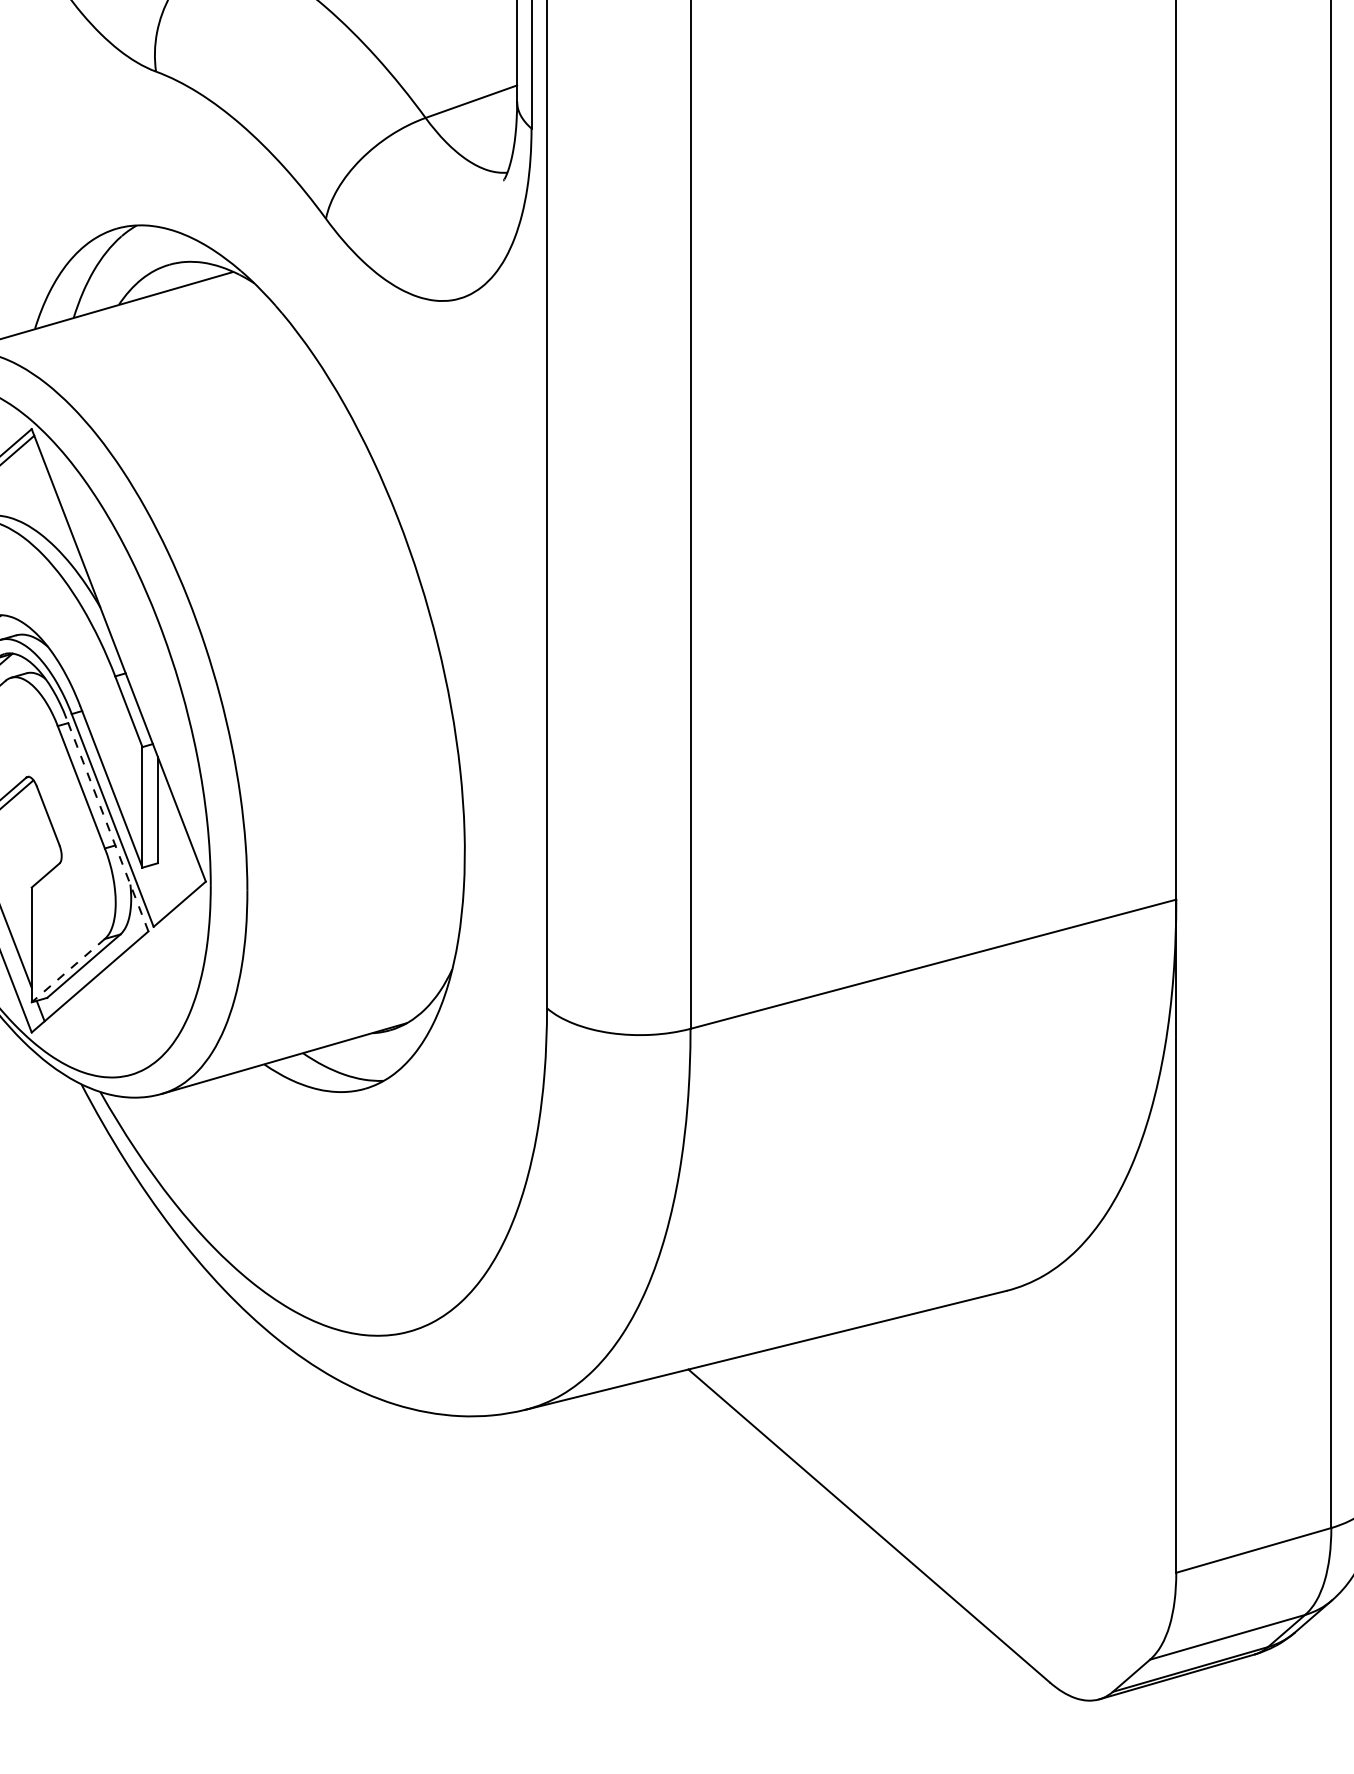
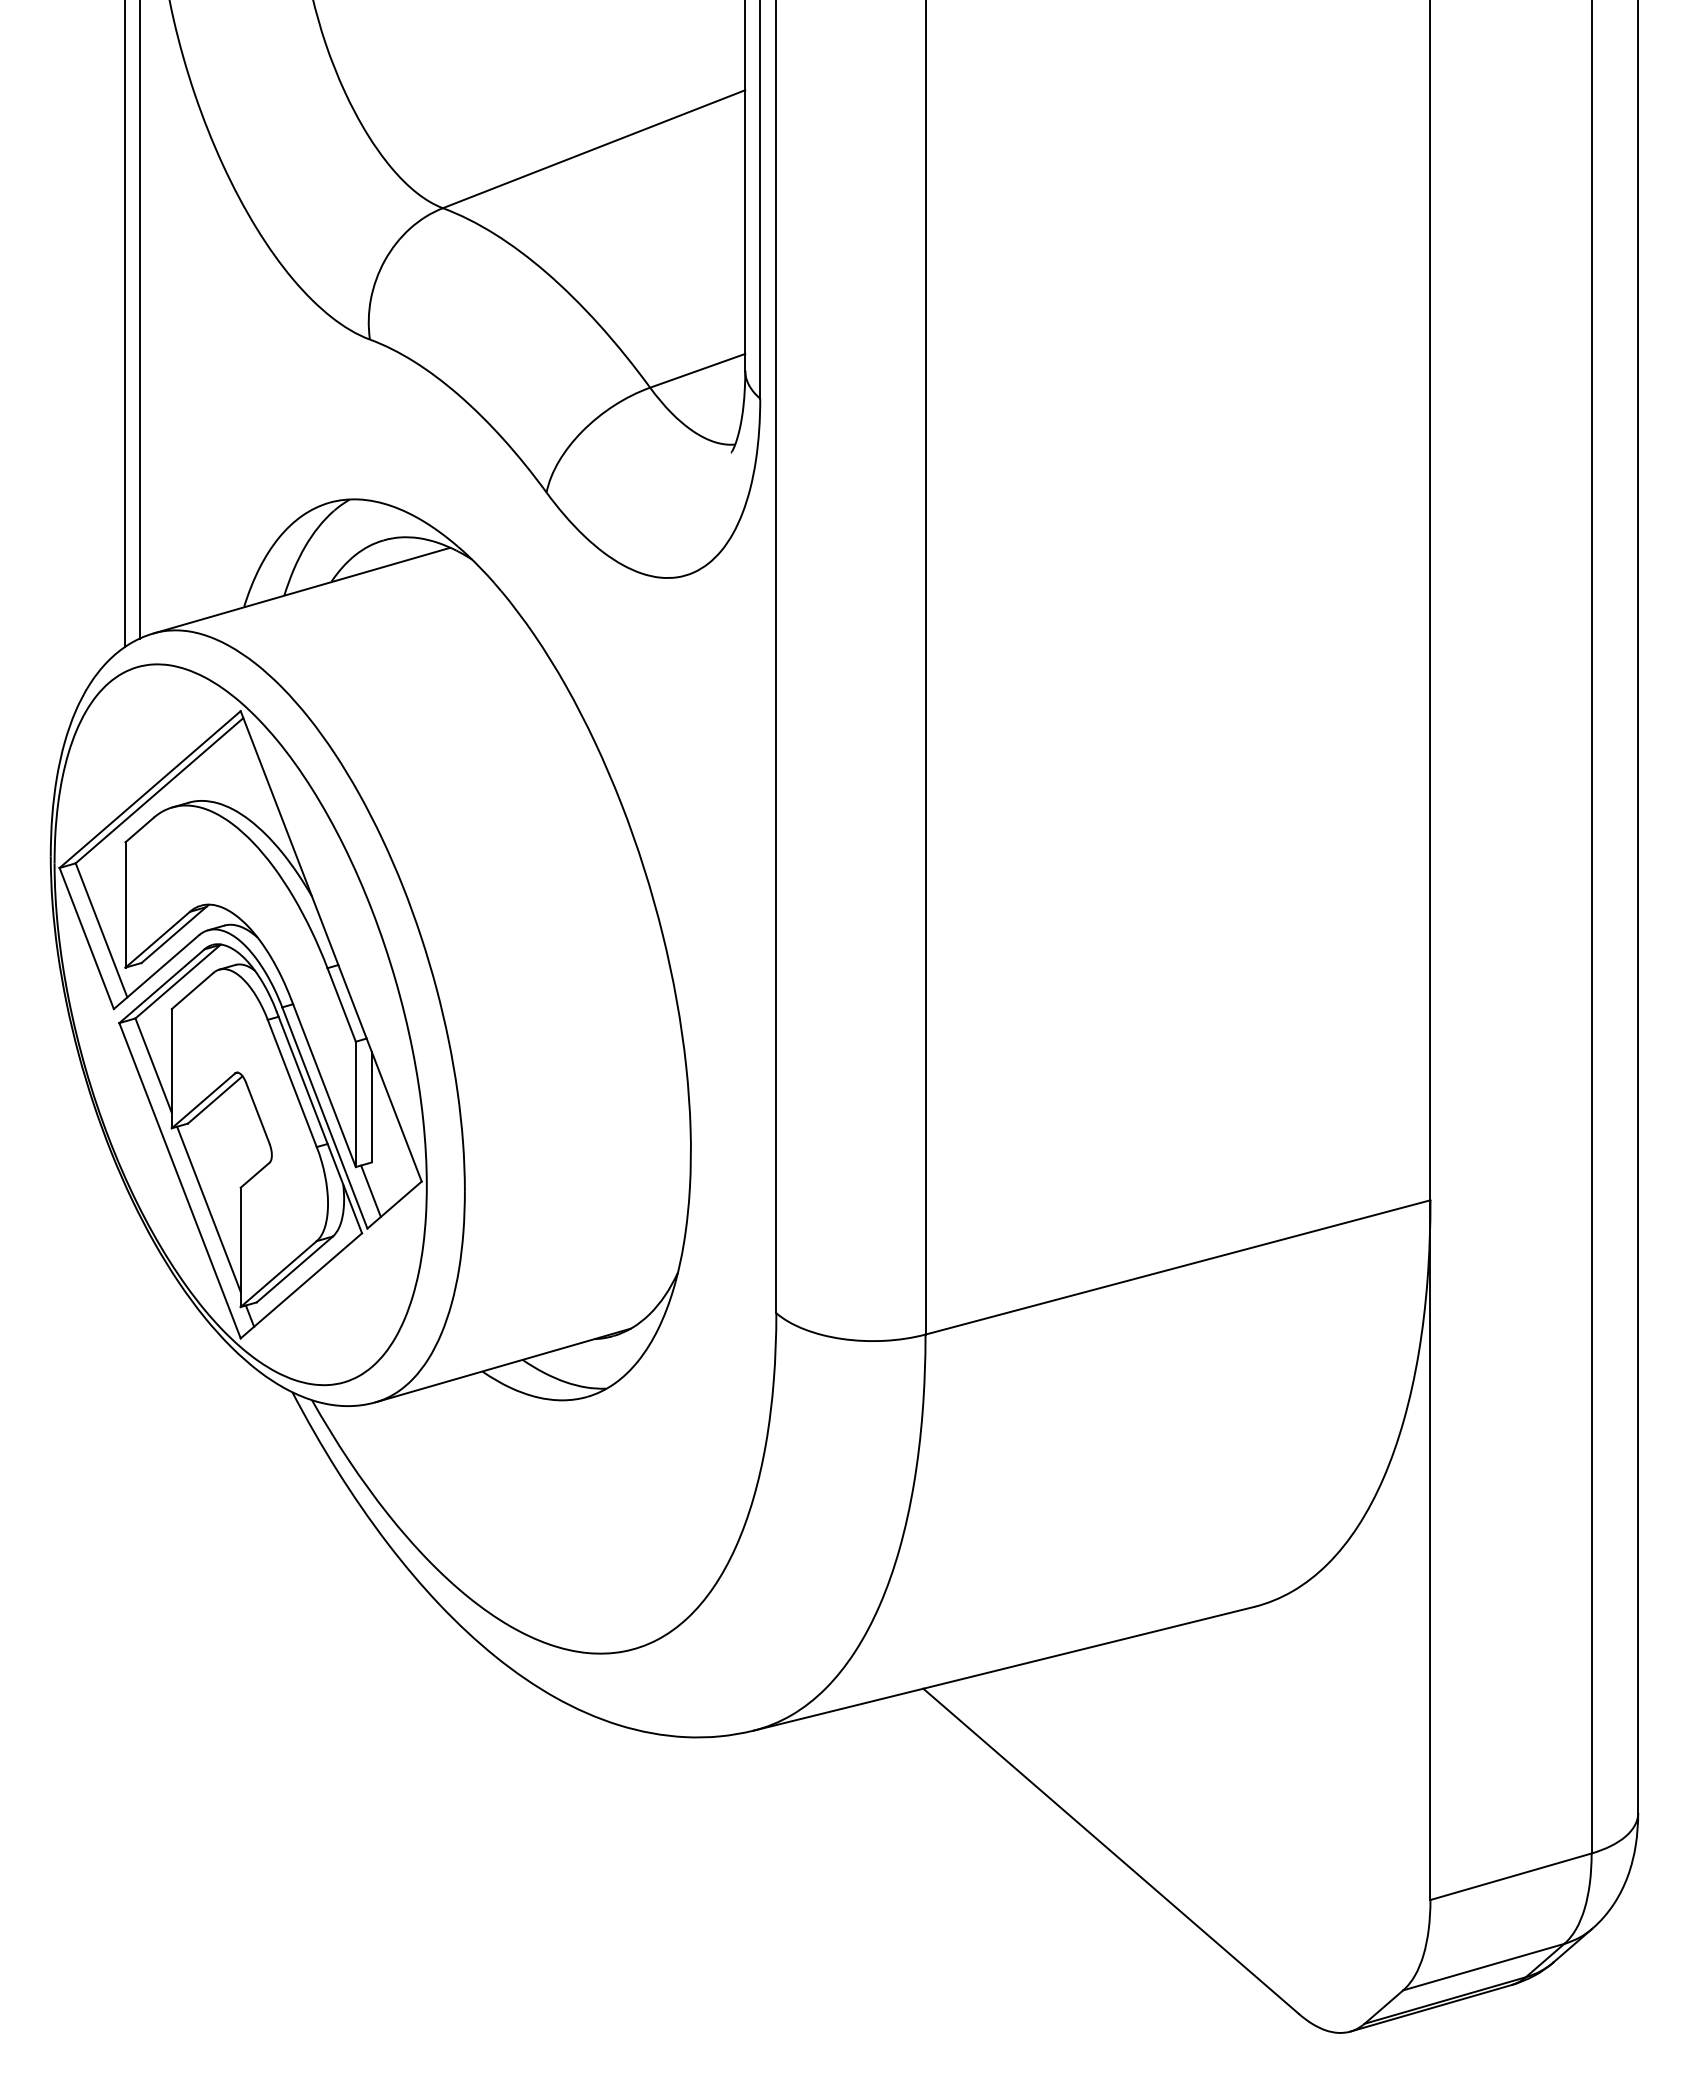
line: (107, 824) -> (319, 1122), dashed -> solid
line: (156, 890) -> (370, 1190), added
line: (68, 971) -> (278, 1274), dashed -> solid

